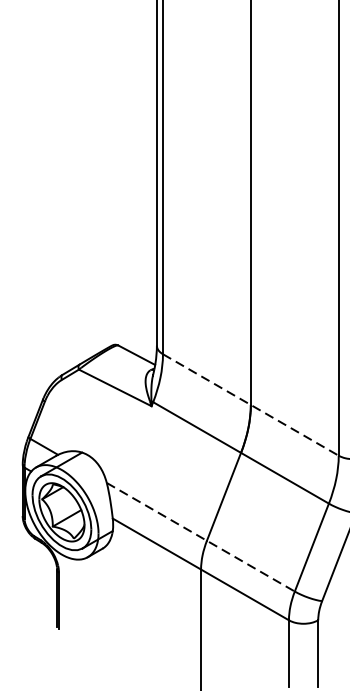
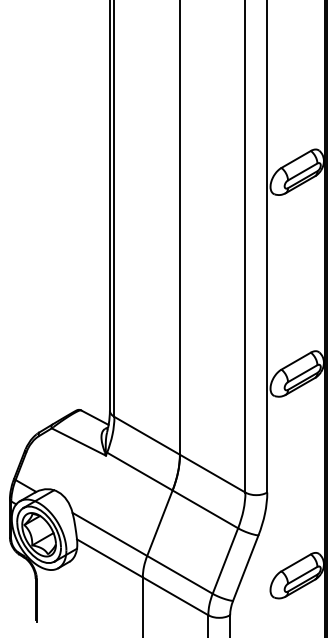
line: (250, 404) -> (179, 454), dashed -> solid
line: (200, 537) -> (142, 553), dashed -> solid

